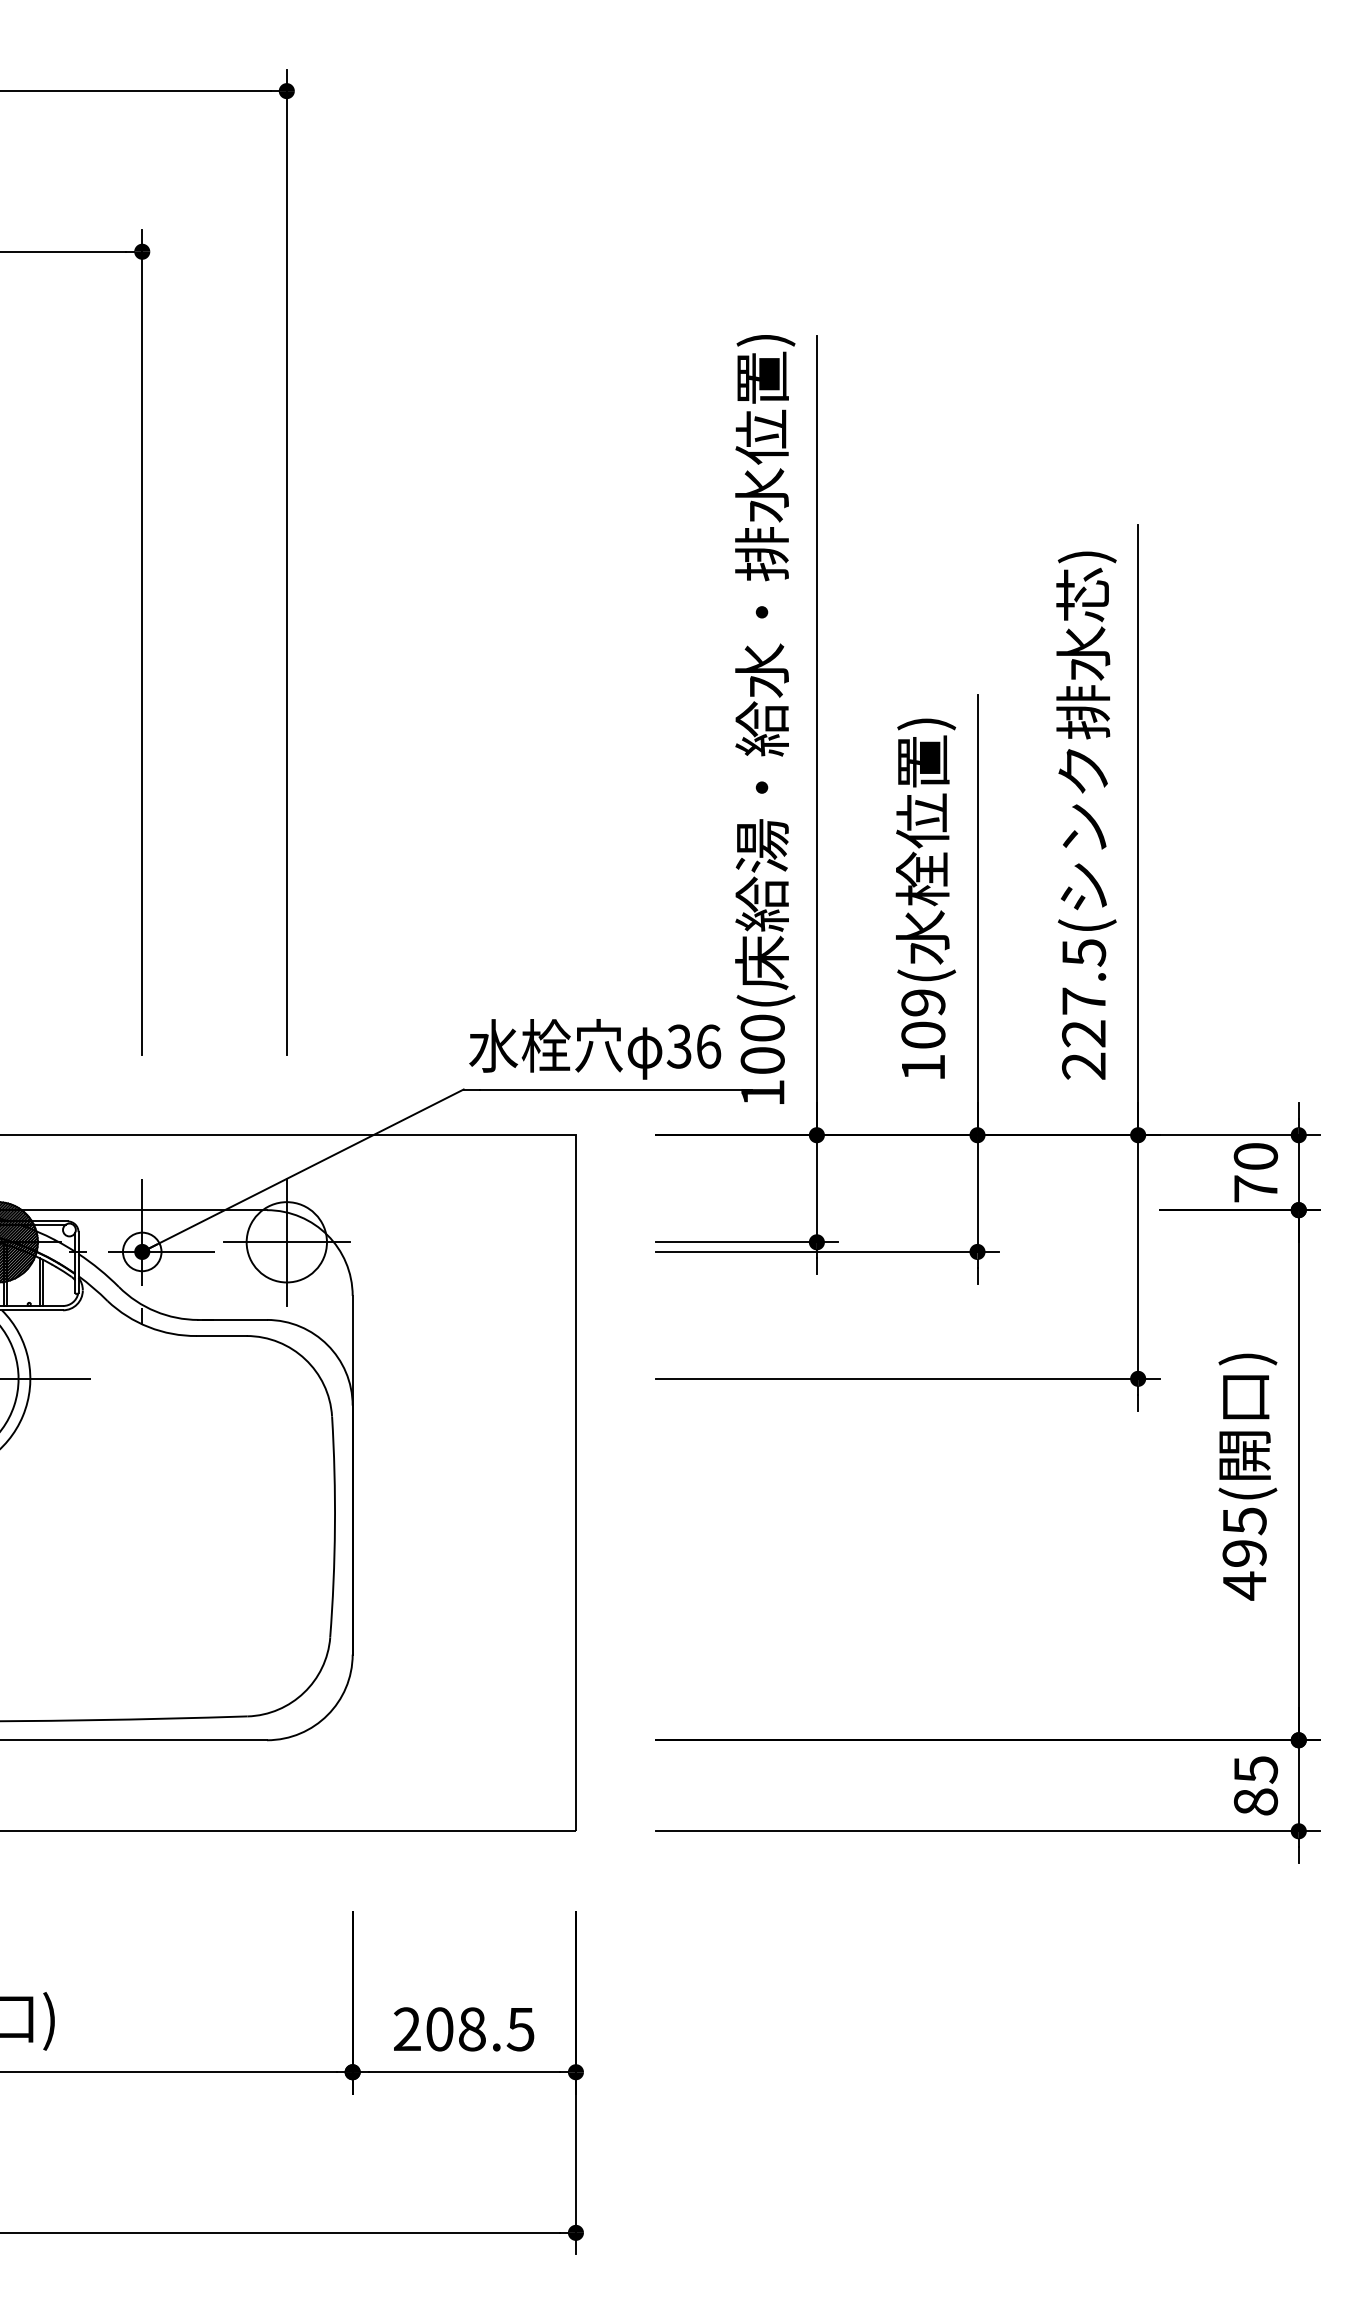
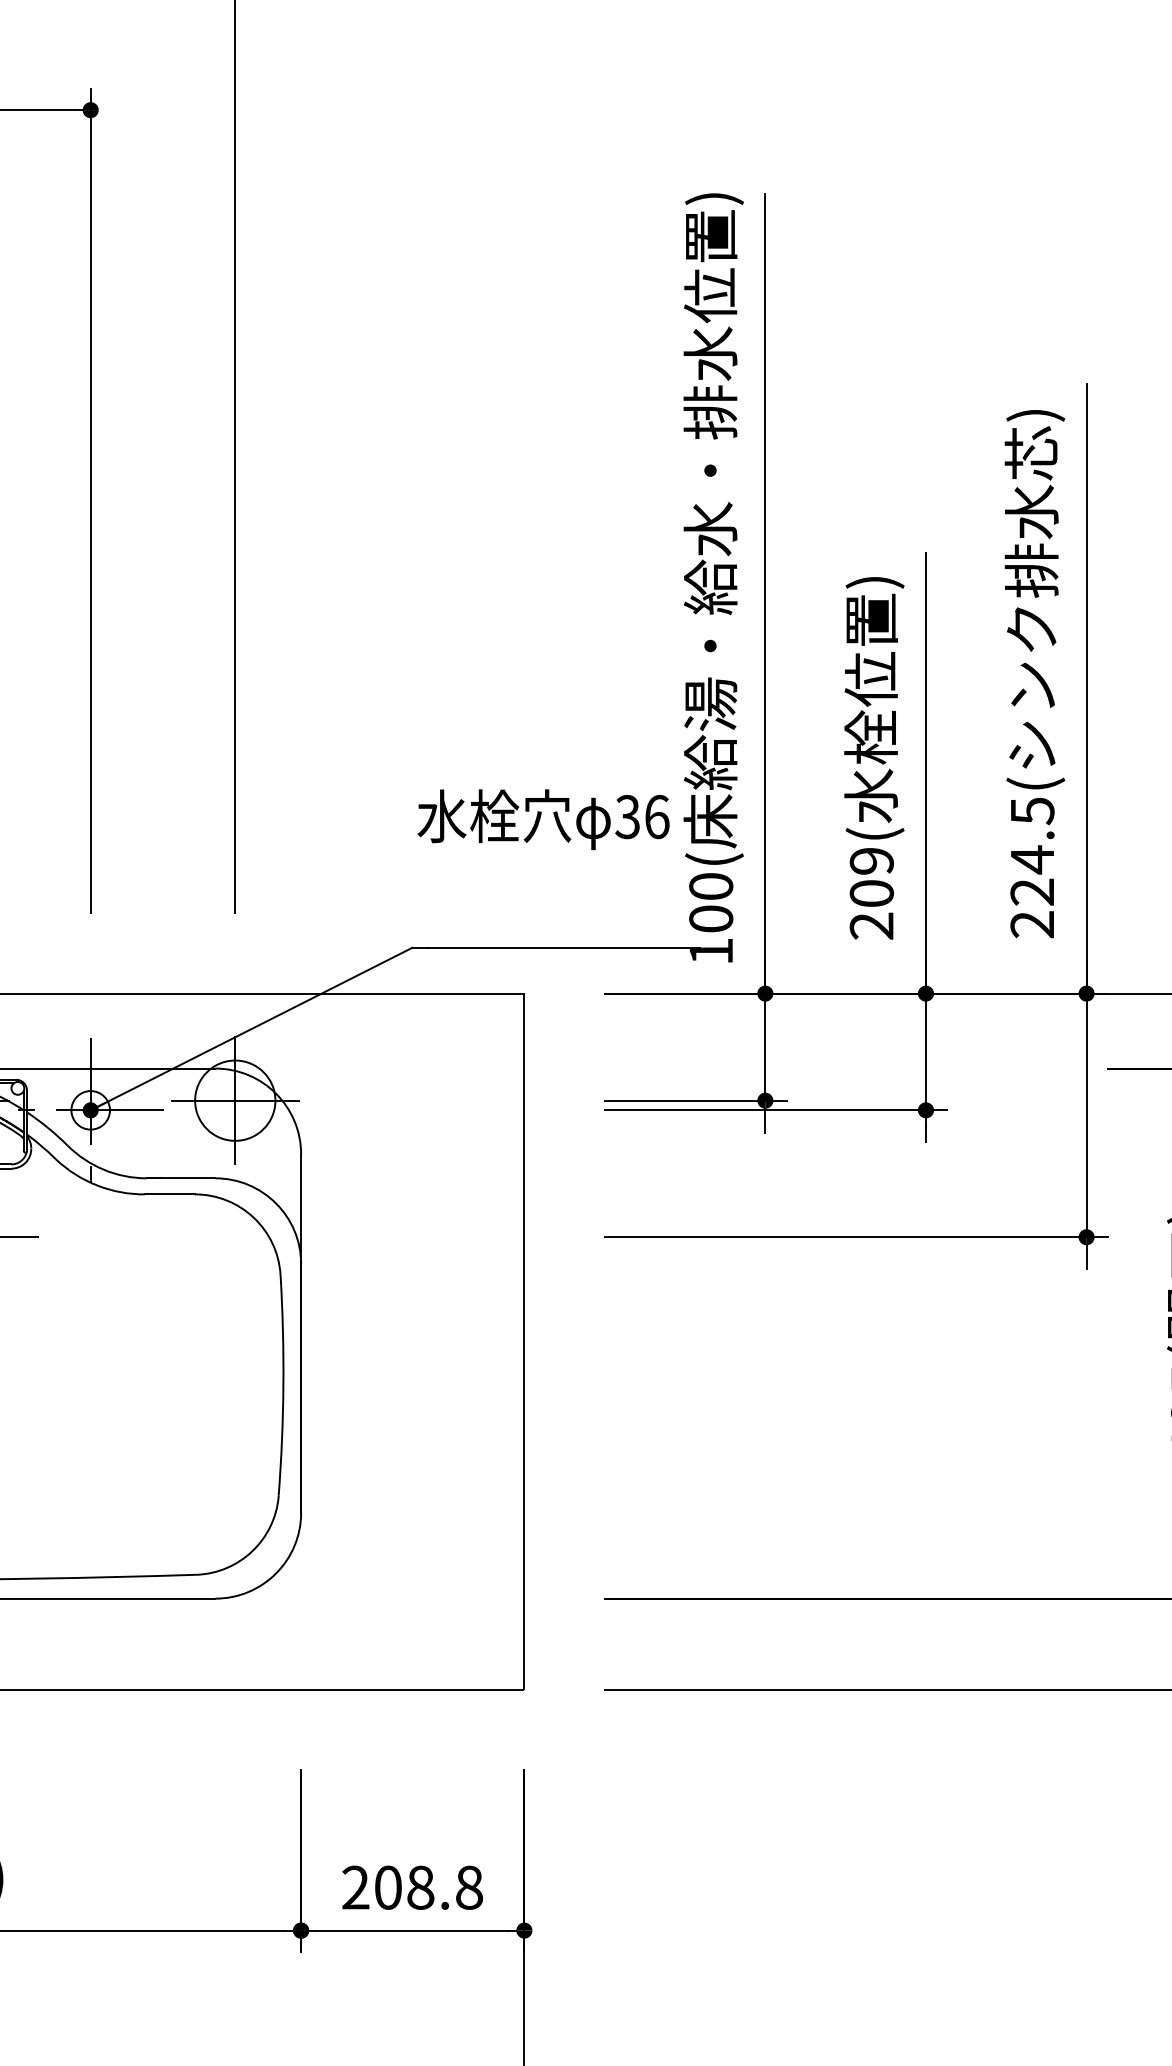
text: (1083, 1001) -> (1031, 859), 227.5( -> 224.5(
text: (595, 1049) -> (543, 819), moved
text: (922, 1067) -> (870, 925), 109( -> 209(
text: (520, 2029) -> (468, 1887), 208.5 -> 208.8

